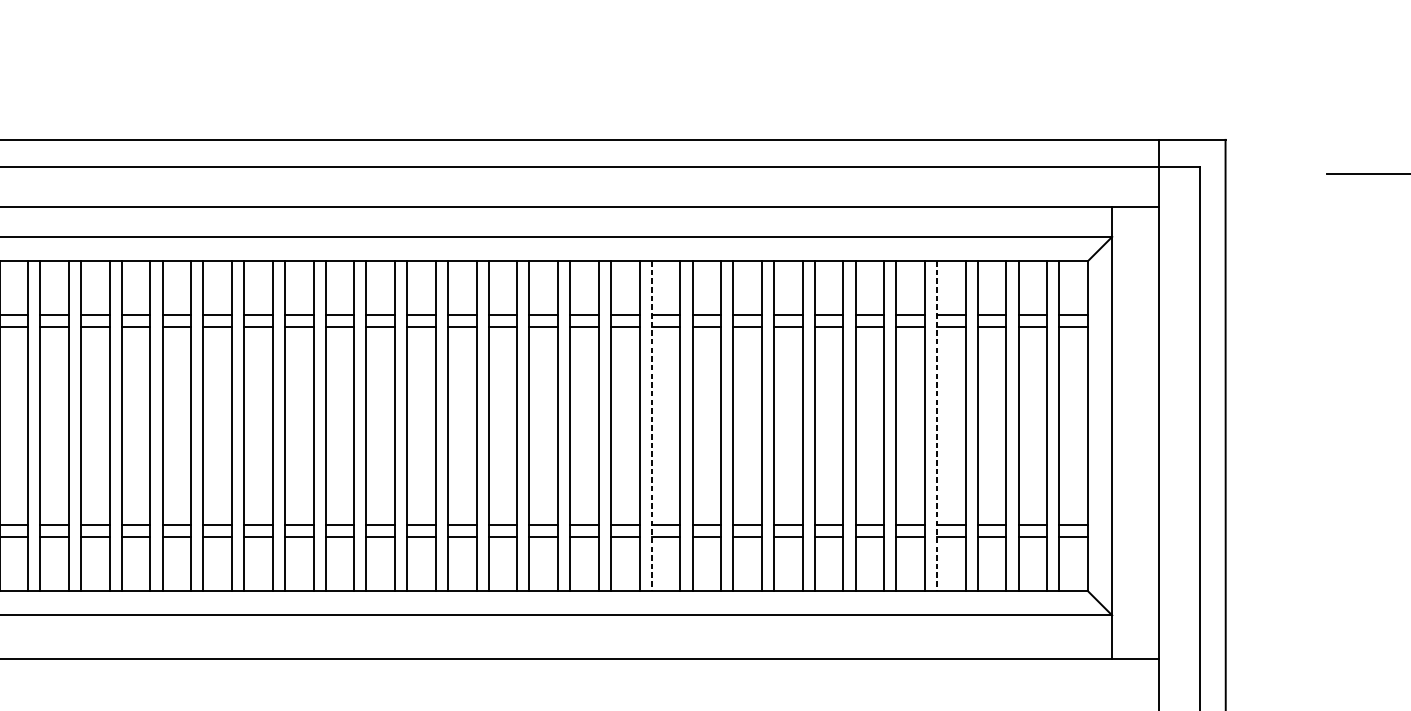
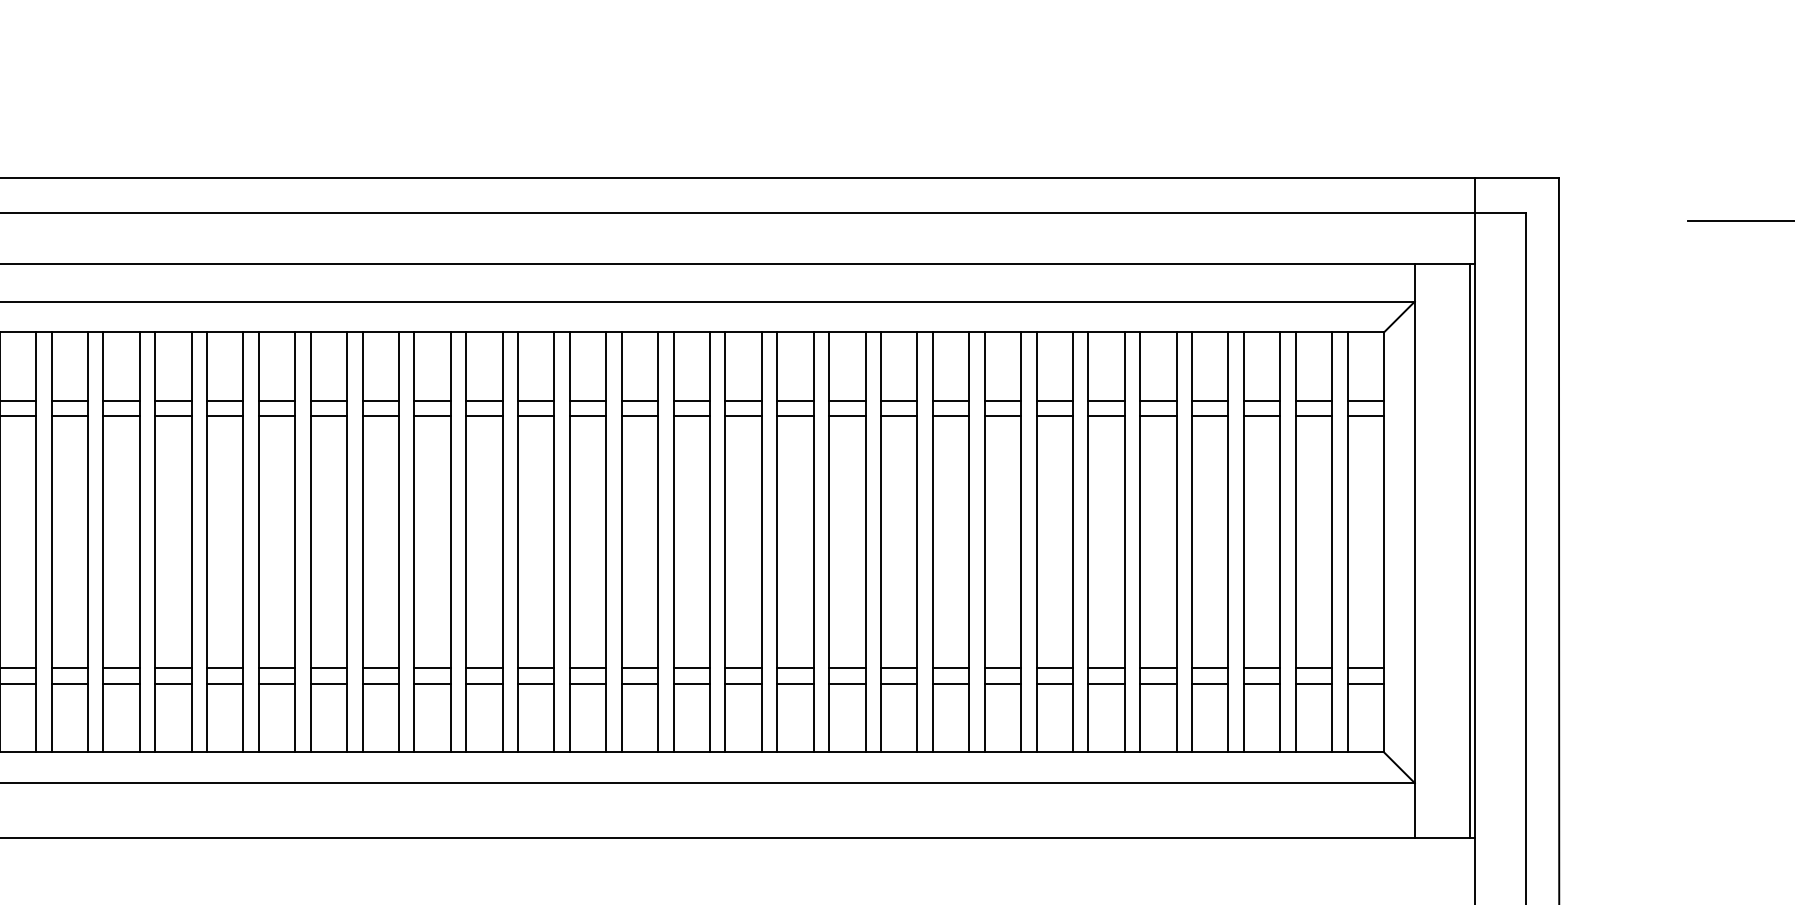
line: (652, 426) -> (829, 542), dashed -> solid
line: (937, 426) -> (1192, 542), dashed -> solid
line: (1155, 432) -> (1469, 550), added

